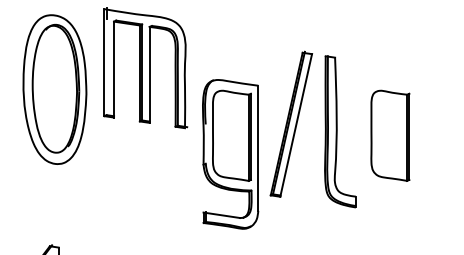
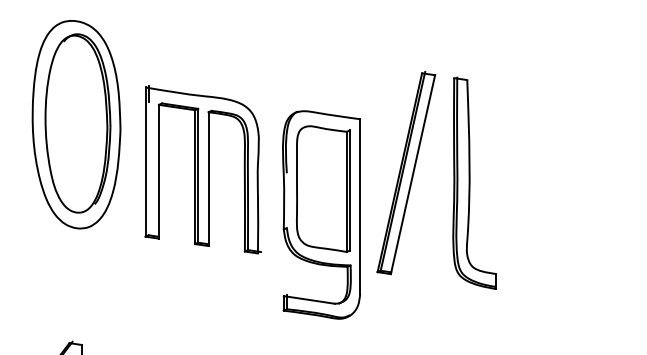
part: (145, 67) -> (202, 169), moved
part: (390, 135) -> (544, 188), removed

